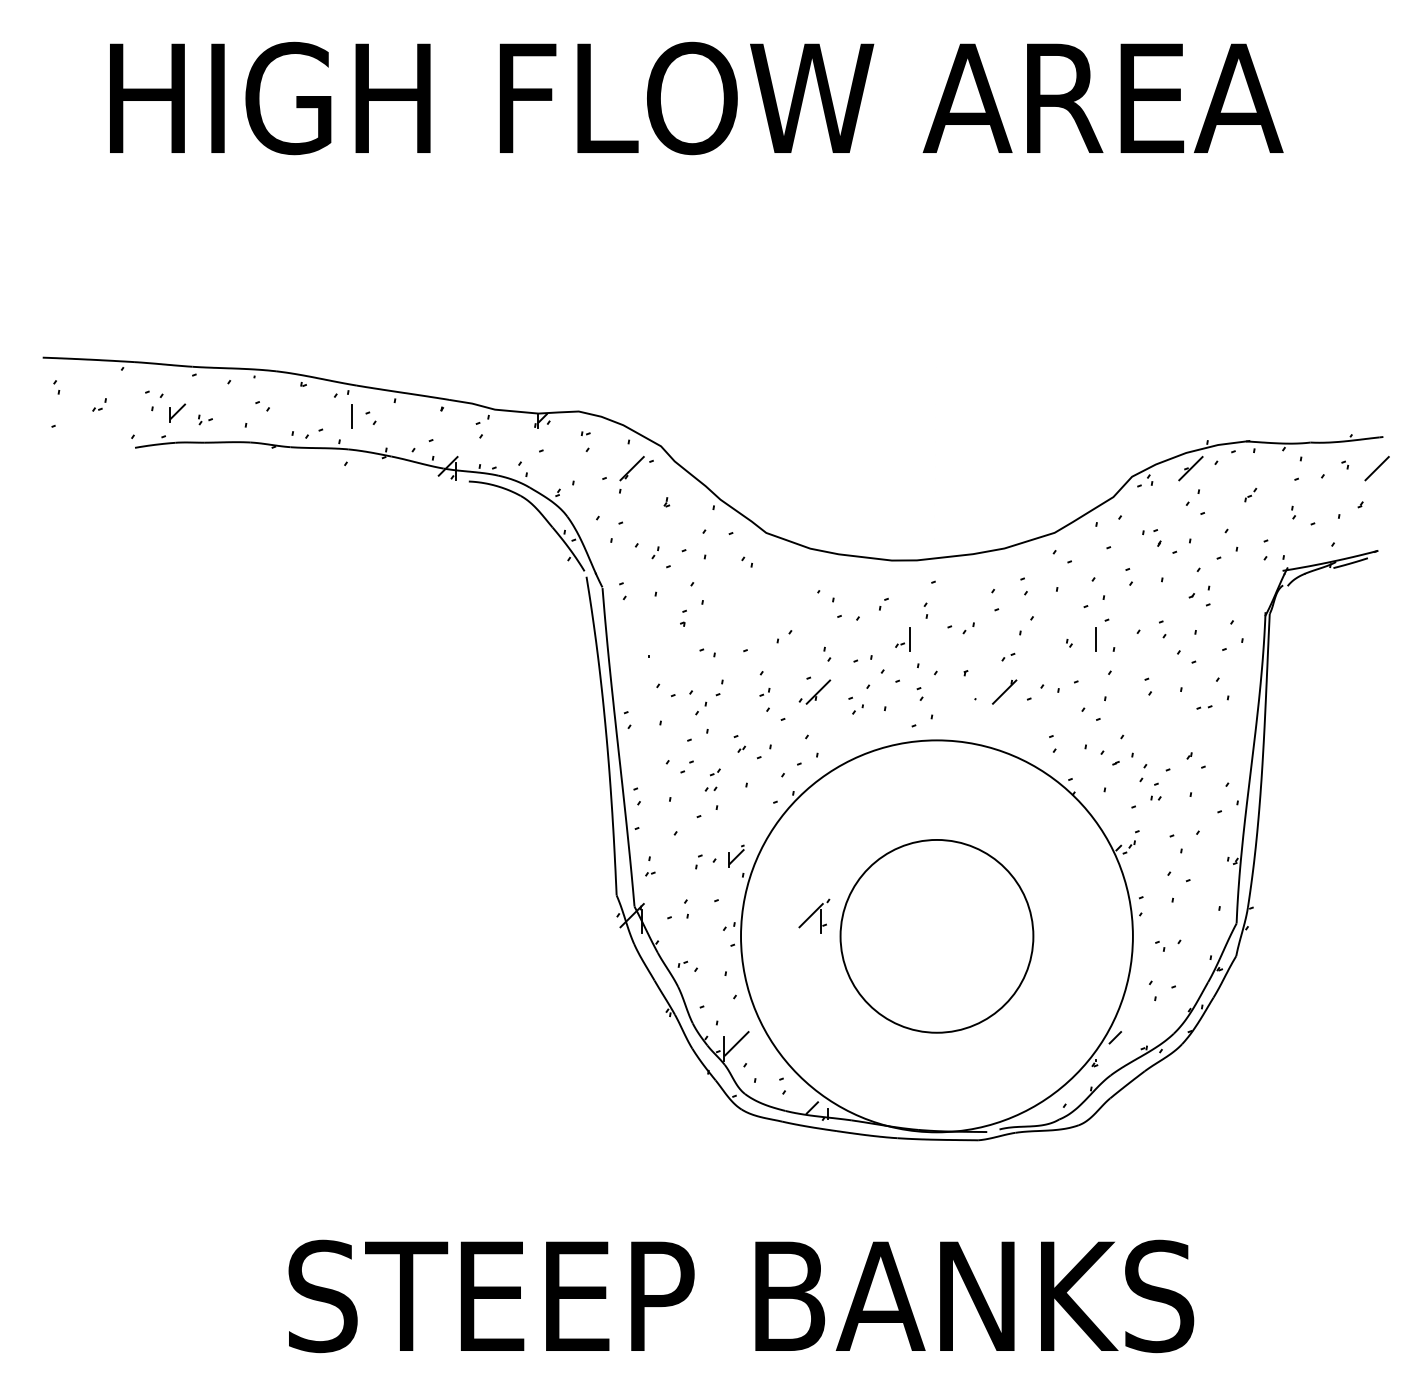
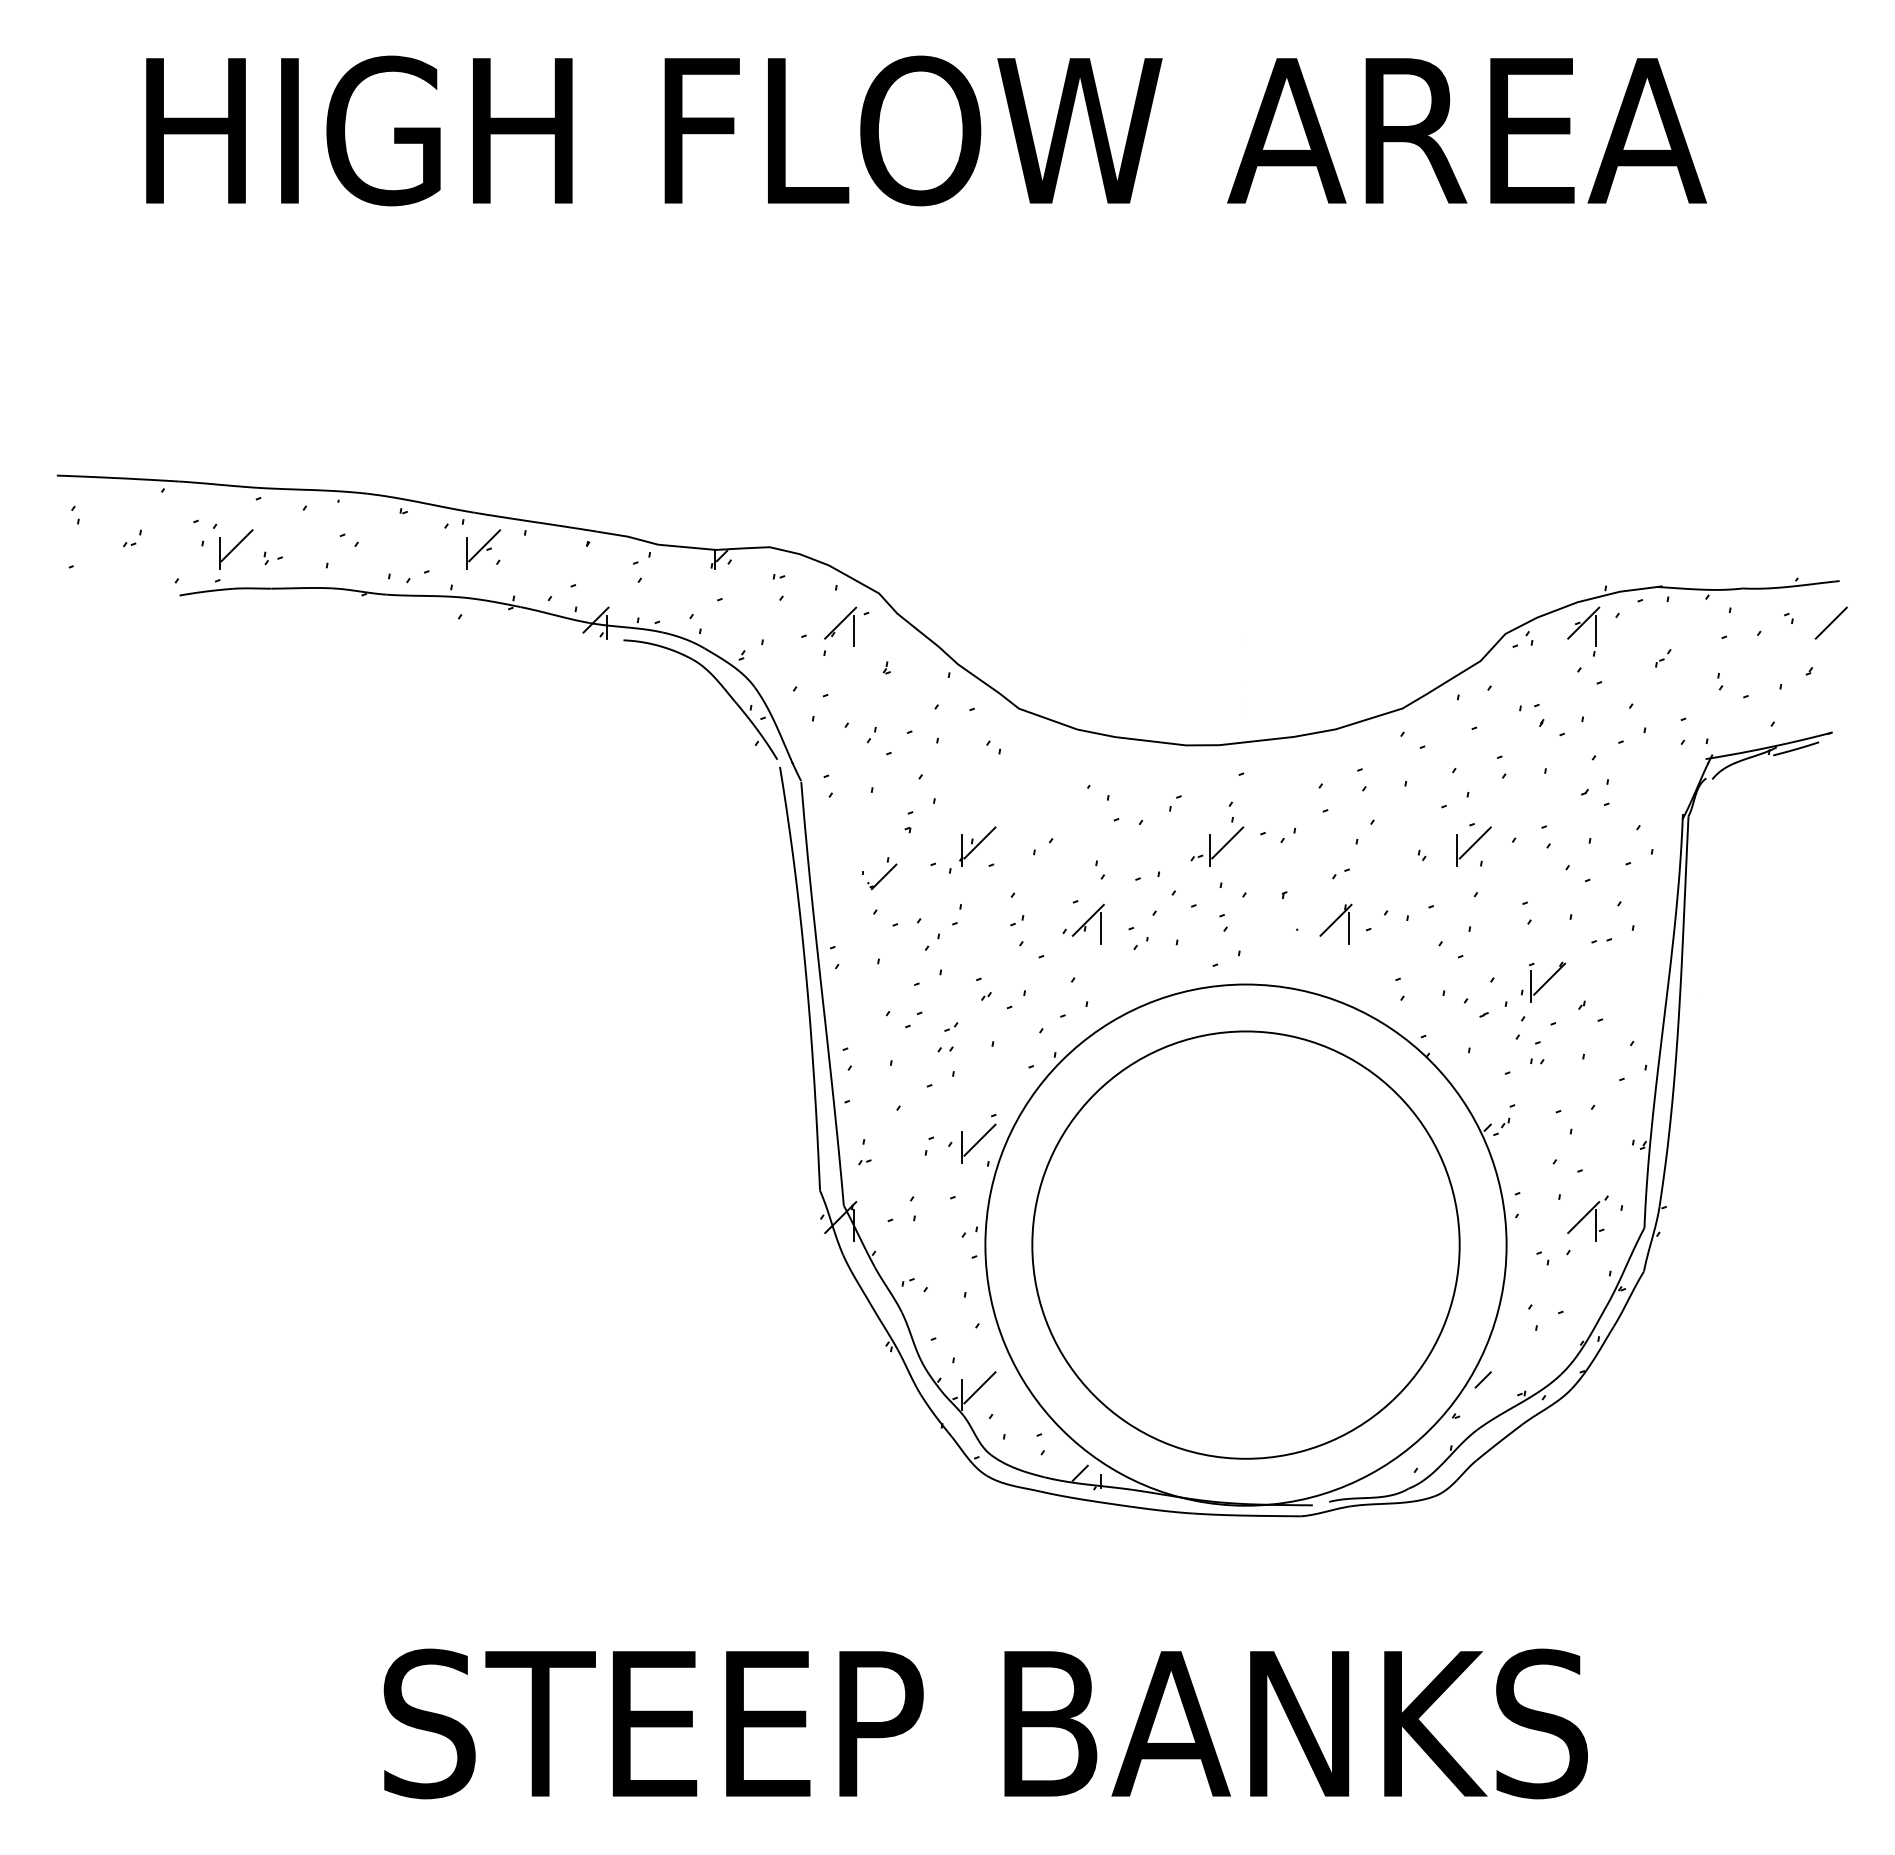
line: (364, 410) -> (484, 545), added
part: (177, 413) -> (236, 549), size x1.67
line: (641, 474) -> (853, 630), added
line: (1200, 474) -> (1596, 630), added
line: (923, 633) -> (1227, 842), added
line: (1108, 633) -> (1474, 842), added
part: (735, 636) -> (977, 846), added
part: (663, 656) -> (882, 873), added
line: (828, 697) -> (1101, 927), added
line: (1014, 697) -> (1348, 927), added
part: (1160, 738) -> (1543, 981), added
part: (735, 856) -> (978, 1138), size x1.67
part: (814, 916) -> (1587, 1218), moved
circle: (936, 935) -> (1245, 1244), size x1.67

